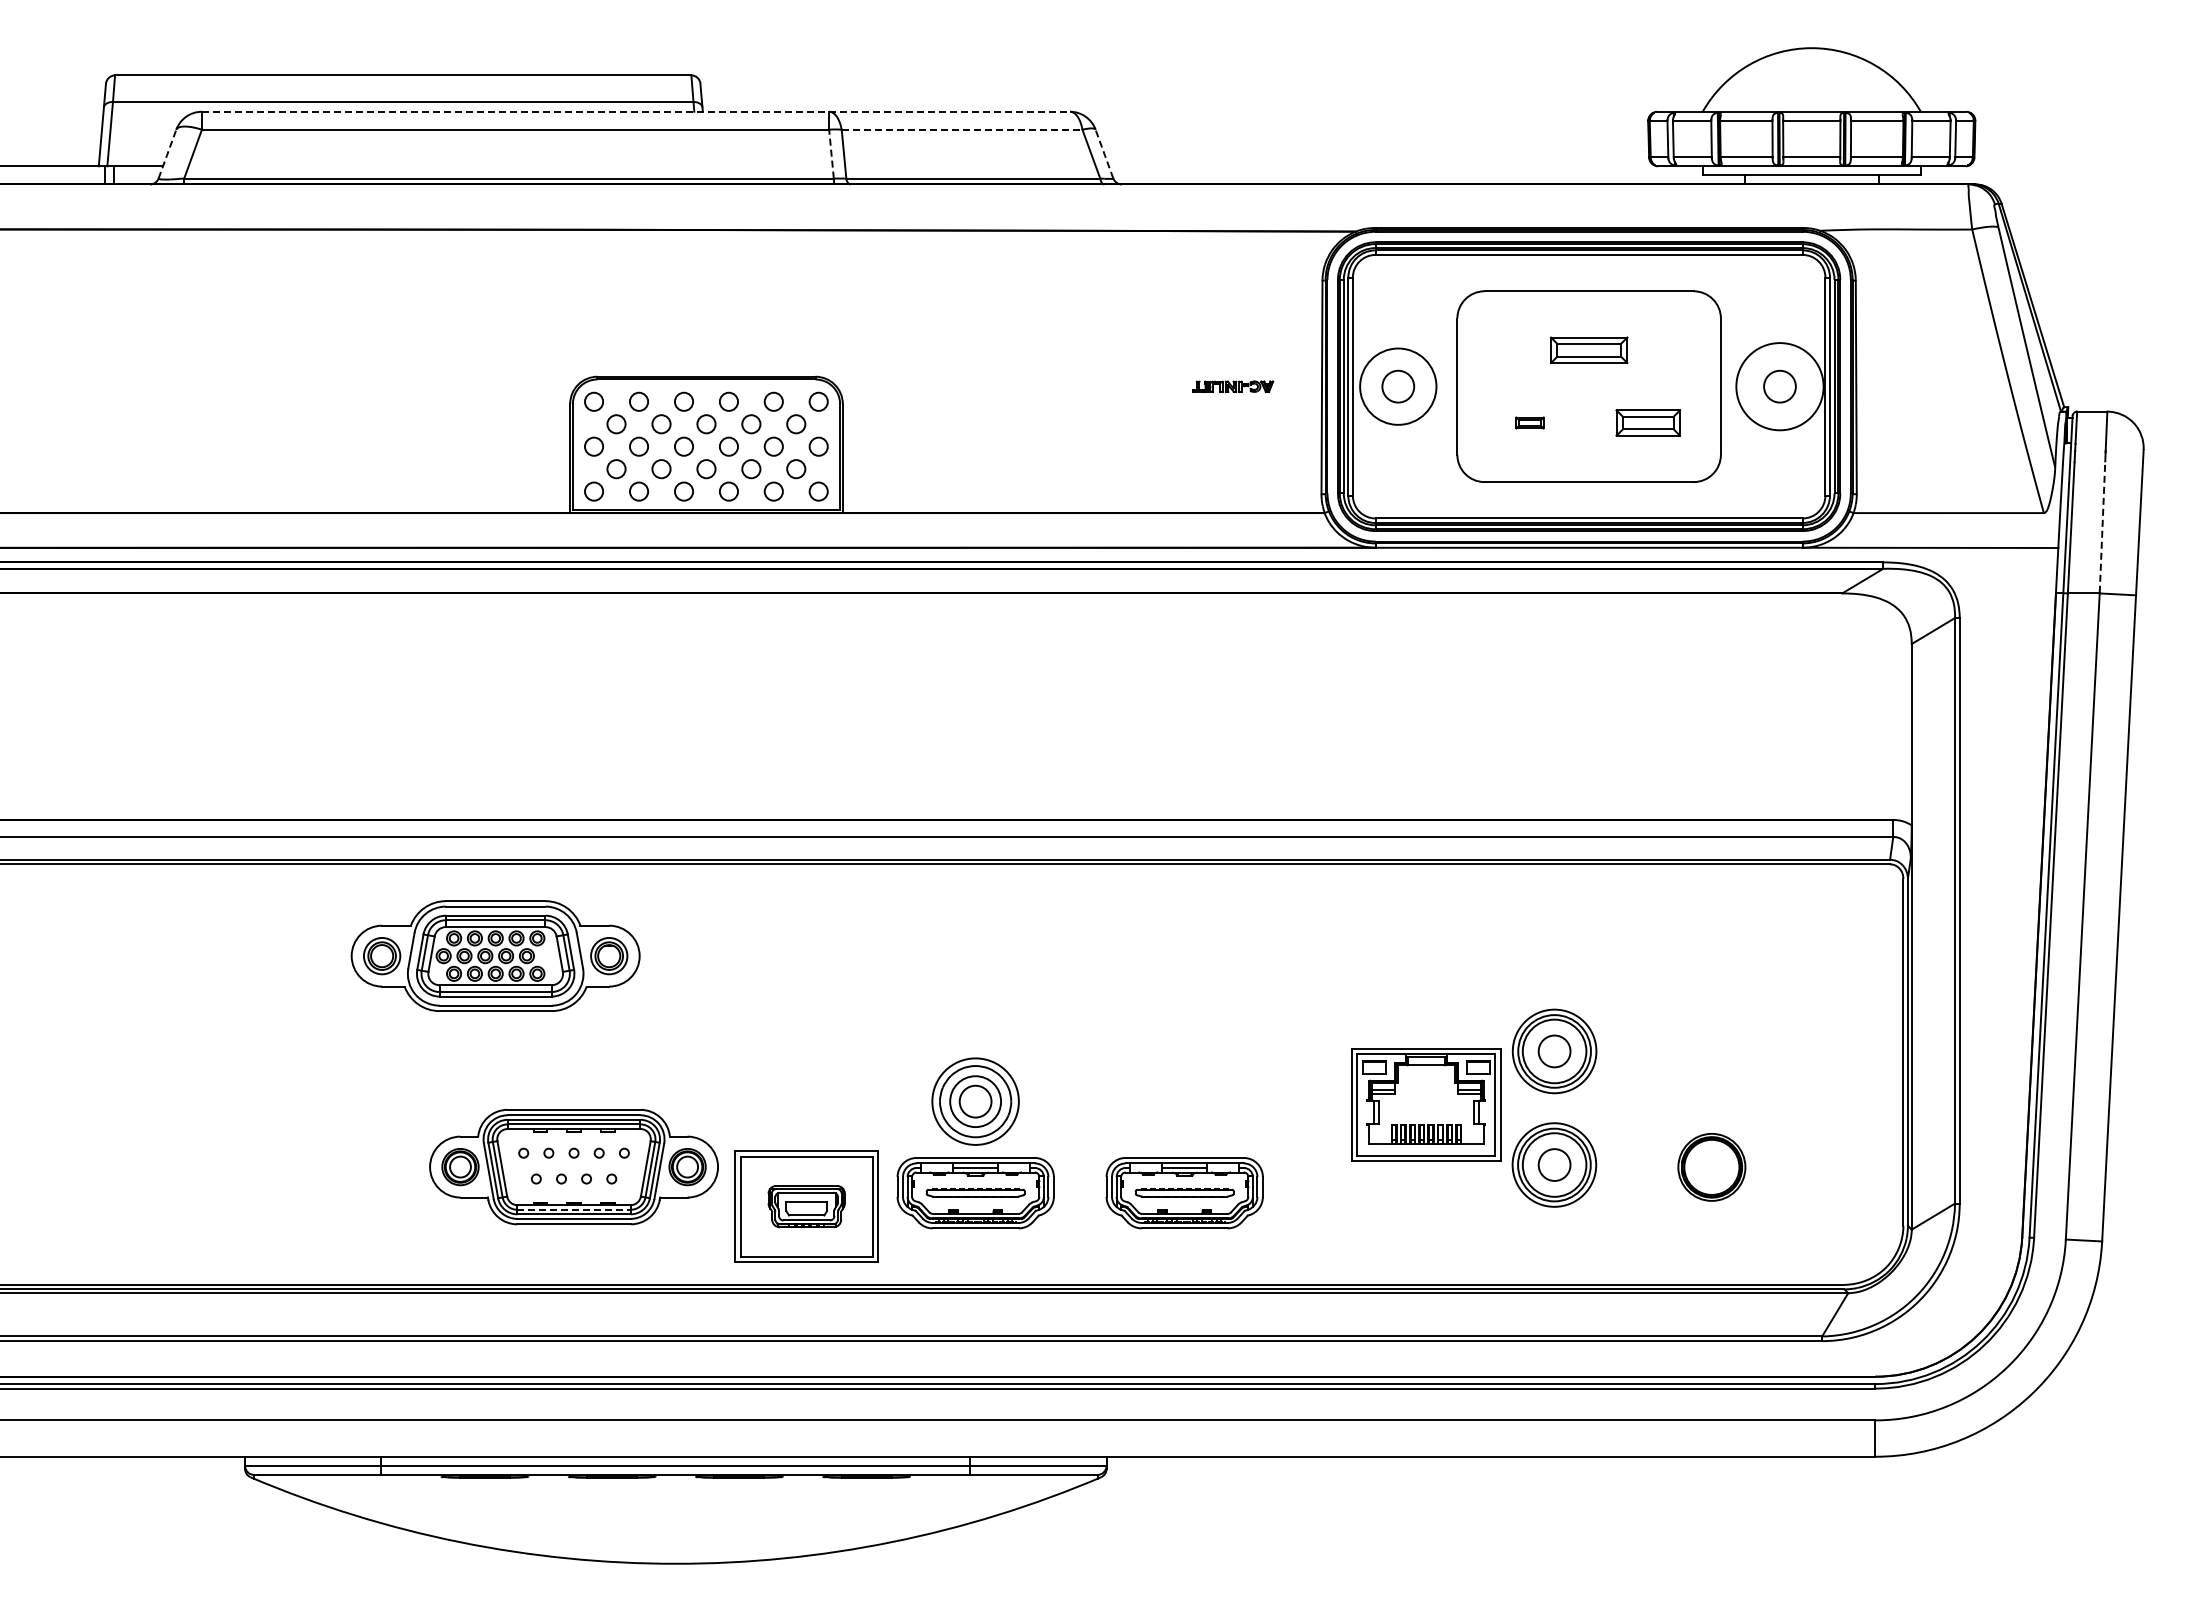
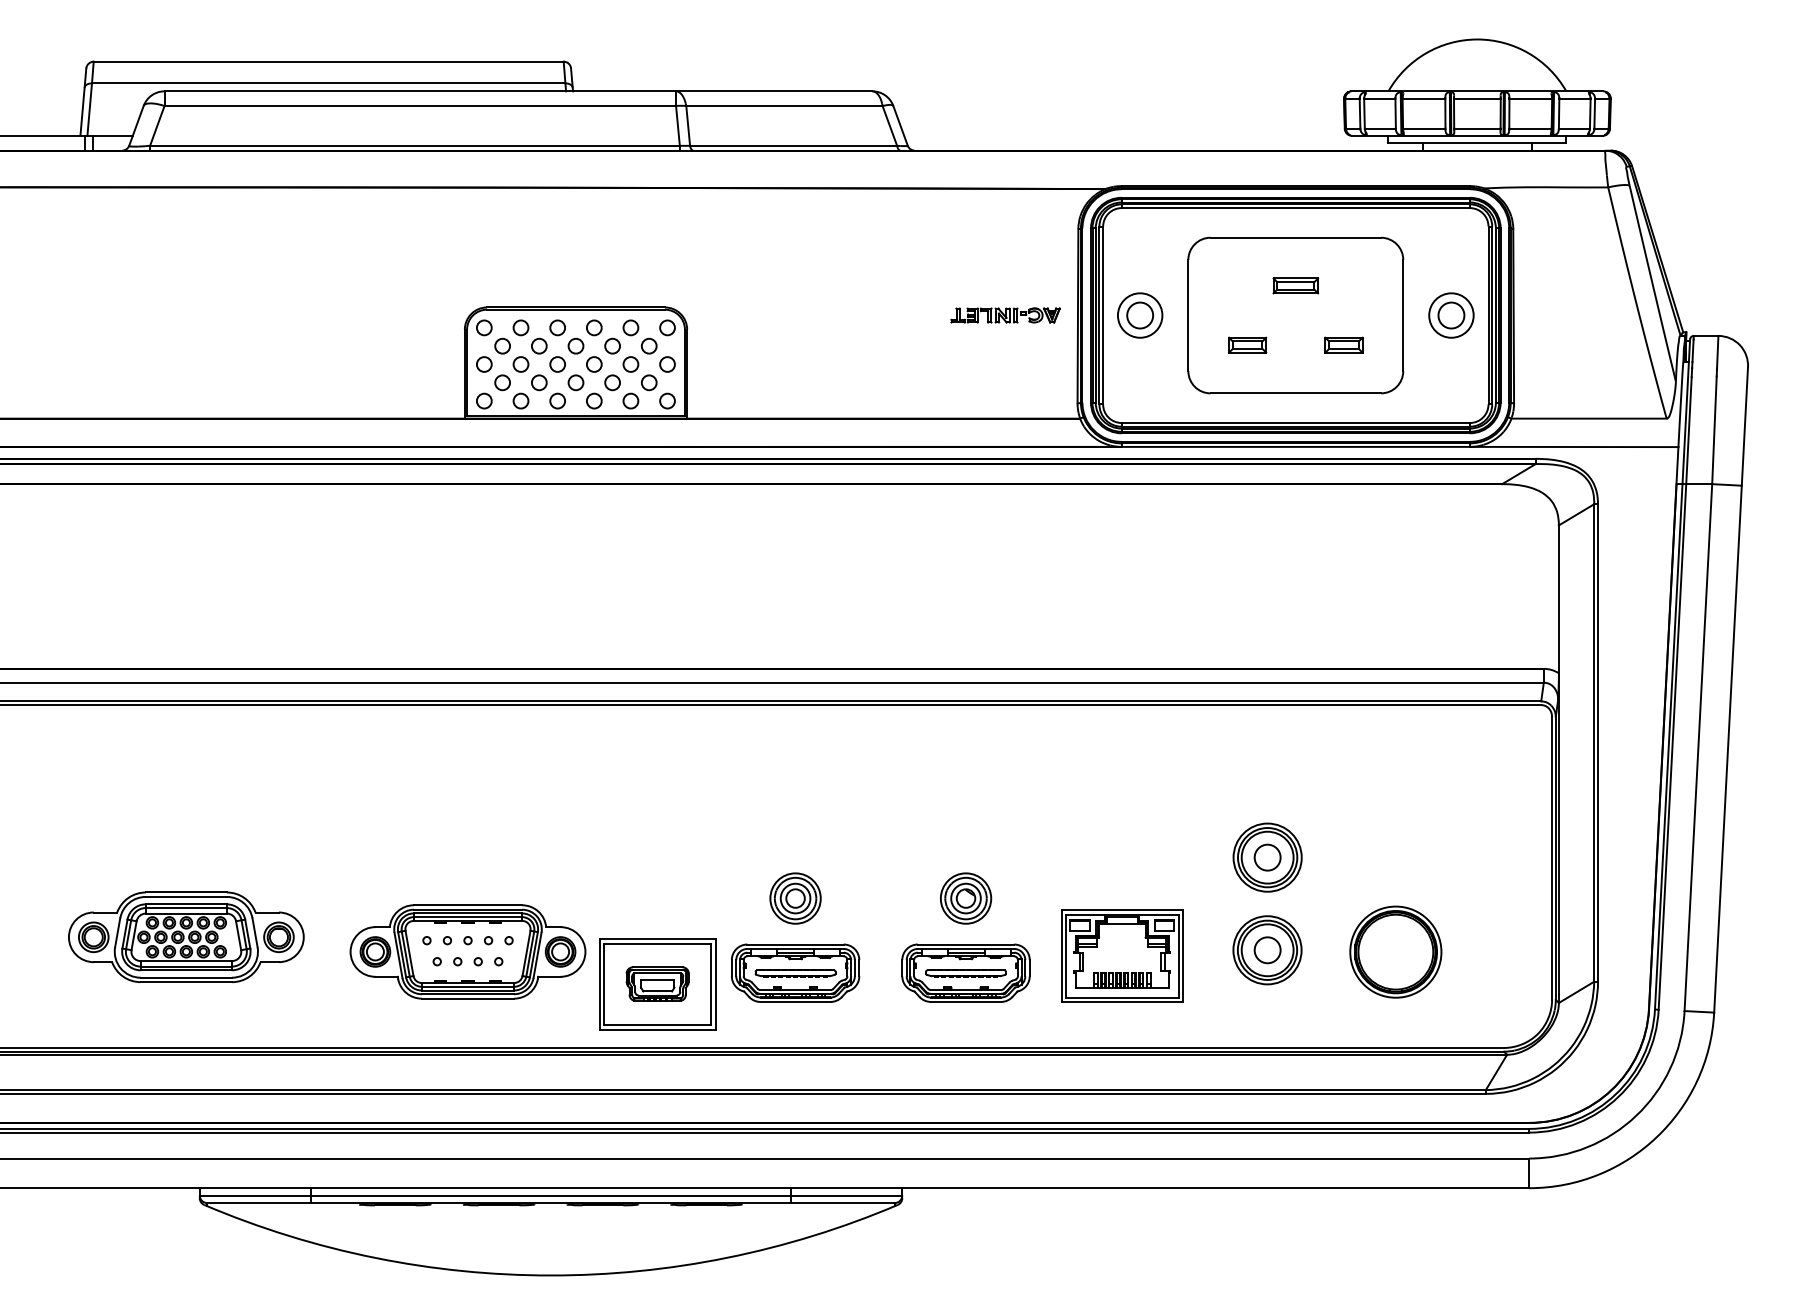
line: (636, 111) -> (518, 91), dashed -> solid
line: (962, 129) -> (784, 105), dashed -> solid
line: (167, 154) -> (136, 126), dashed -> solid
line: (831, 154) -> (677, 126), dashed -> solid
line: (1104, 154) -> (900, 126), dashed -> solid
part: (1588, 350) -> (1295, 286), size x0.71
part: (1232, 386) -> (1004, 315), size x1.67
circle: (1398, 386) -> (1140, 315), size x0.71
circle: (1779, 386) -> (1451, 315), size x0.62
part: (1529, 422) -> (1247, 344), size x1.67
part: (1647, 422) -> (1343, 344), size x0.71
line: (2102, 527) -> (1714, 430), dashed -> solid
part: (495, 955) -> (186, 936), moved
part: (975, 1101) -> (795, 898), size x0.71
part: (1184, 1101) -> (965, 898), added
part: (1426, 1104) -> (1122, 955), moved
part: (1711, 1167) -> (1395, 952), size x1.67
line: (574, 1209) -> (468, 986), dashed -> solid

